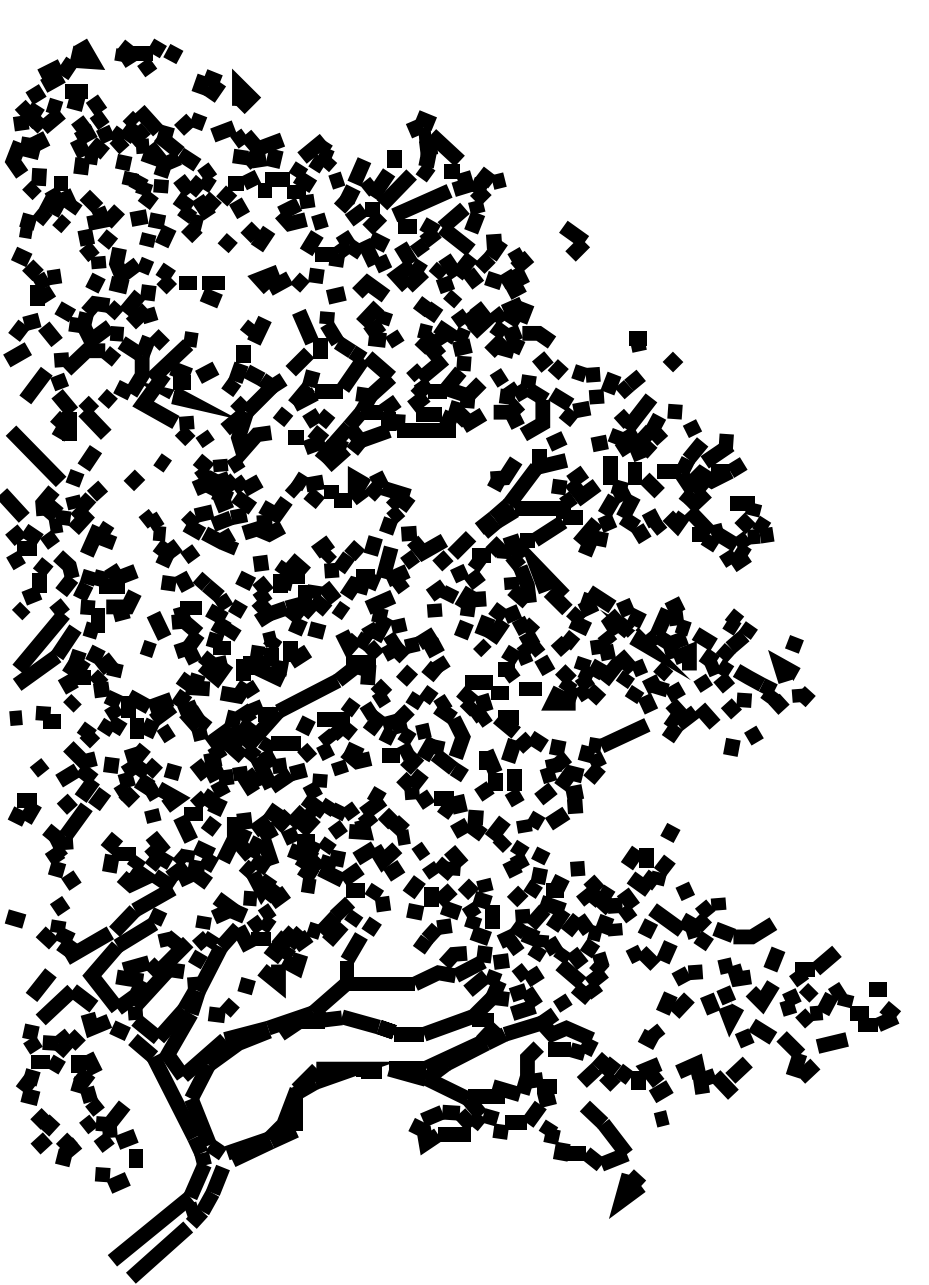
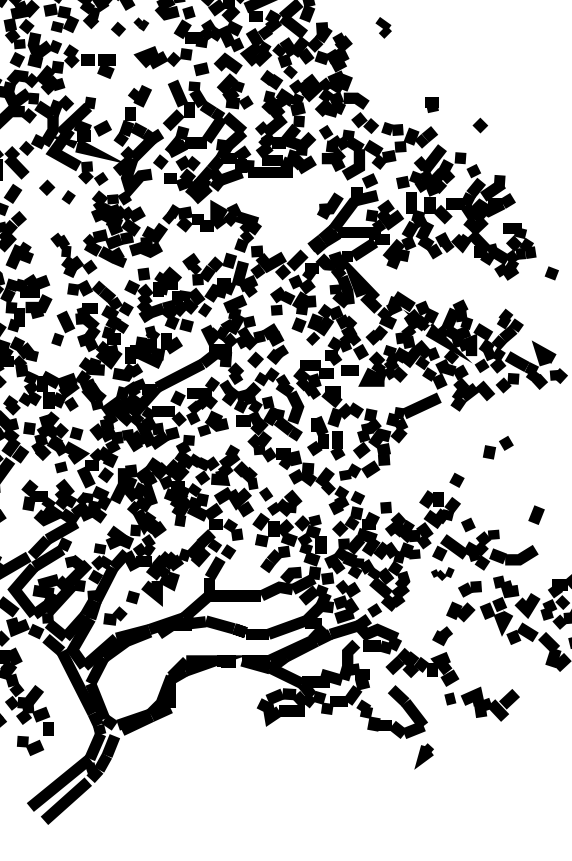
part: (257, 236) -> (141, 24), size x0.6
part: (574, 241) -> (383, 28), size x0.7
line: (672, 361) -> (480, 125), moved
line: (133, 479) -> (46, 187), moved
line: (794, 644) -> (551, 273), moved
part: (743, 740) -> (498, 447), moved
part: (651, 955) -> (442, 574), size x0.6
line: (774, 959) -> (536, 515), moved
part: (713, 1076) -> (489, 704), moved
part: (627, 1193) -> (424, 756), size x0.7

